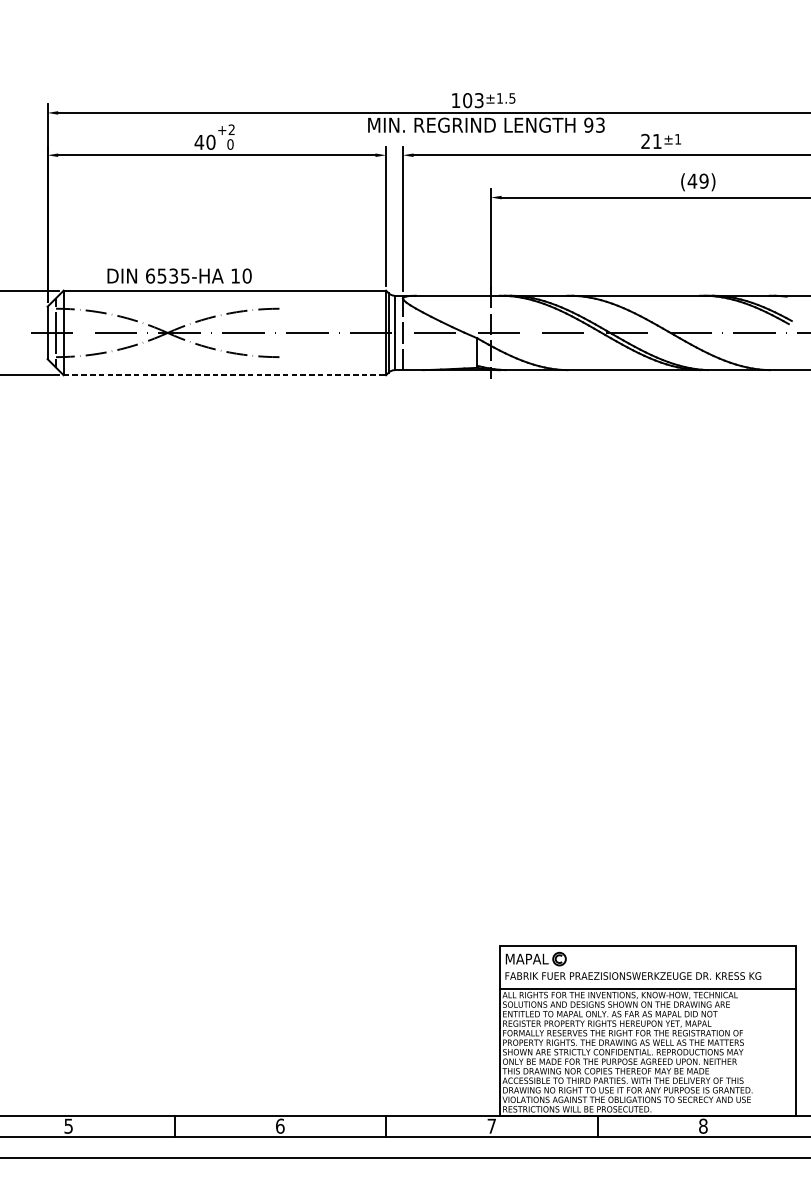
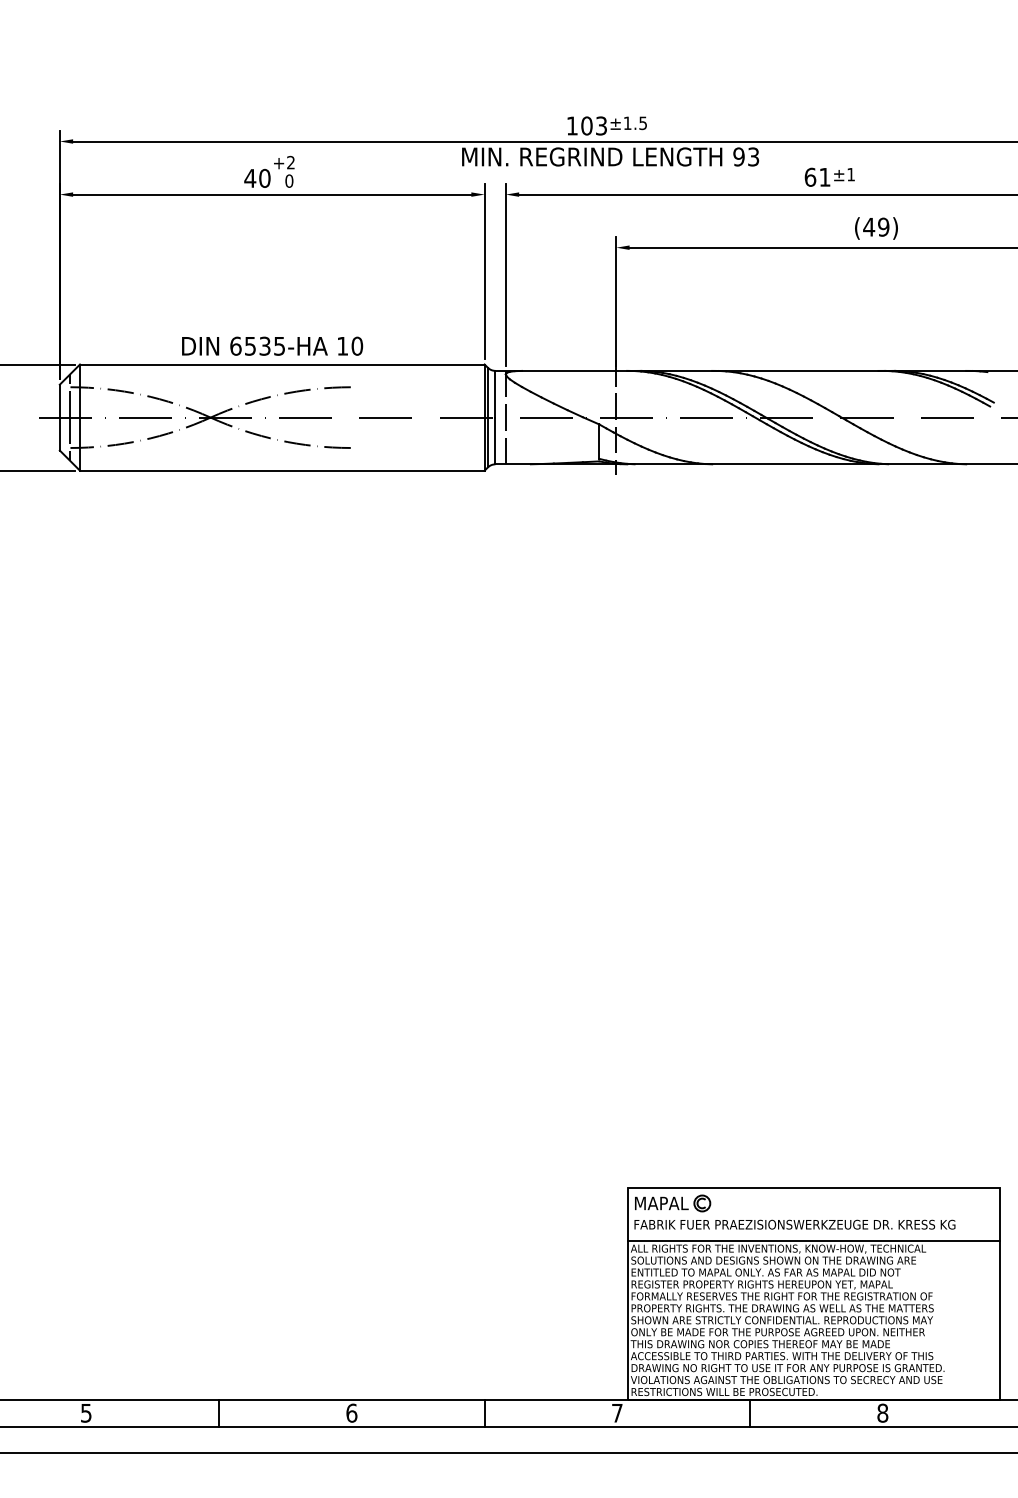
text: (645, 140) -> (810, 176), 21 -> 61
text: (179, 275) -> (272, 345), moved
line: (225, 375) -> (282, 470), dashed -> solid

